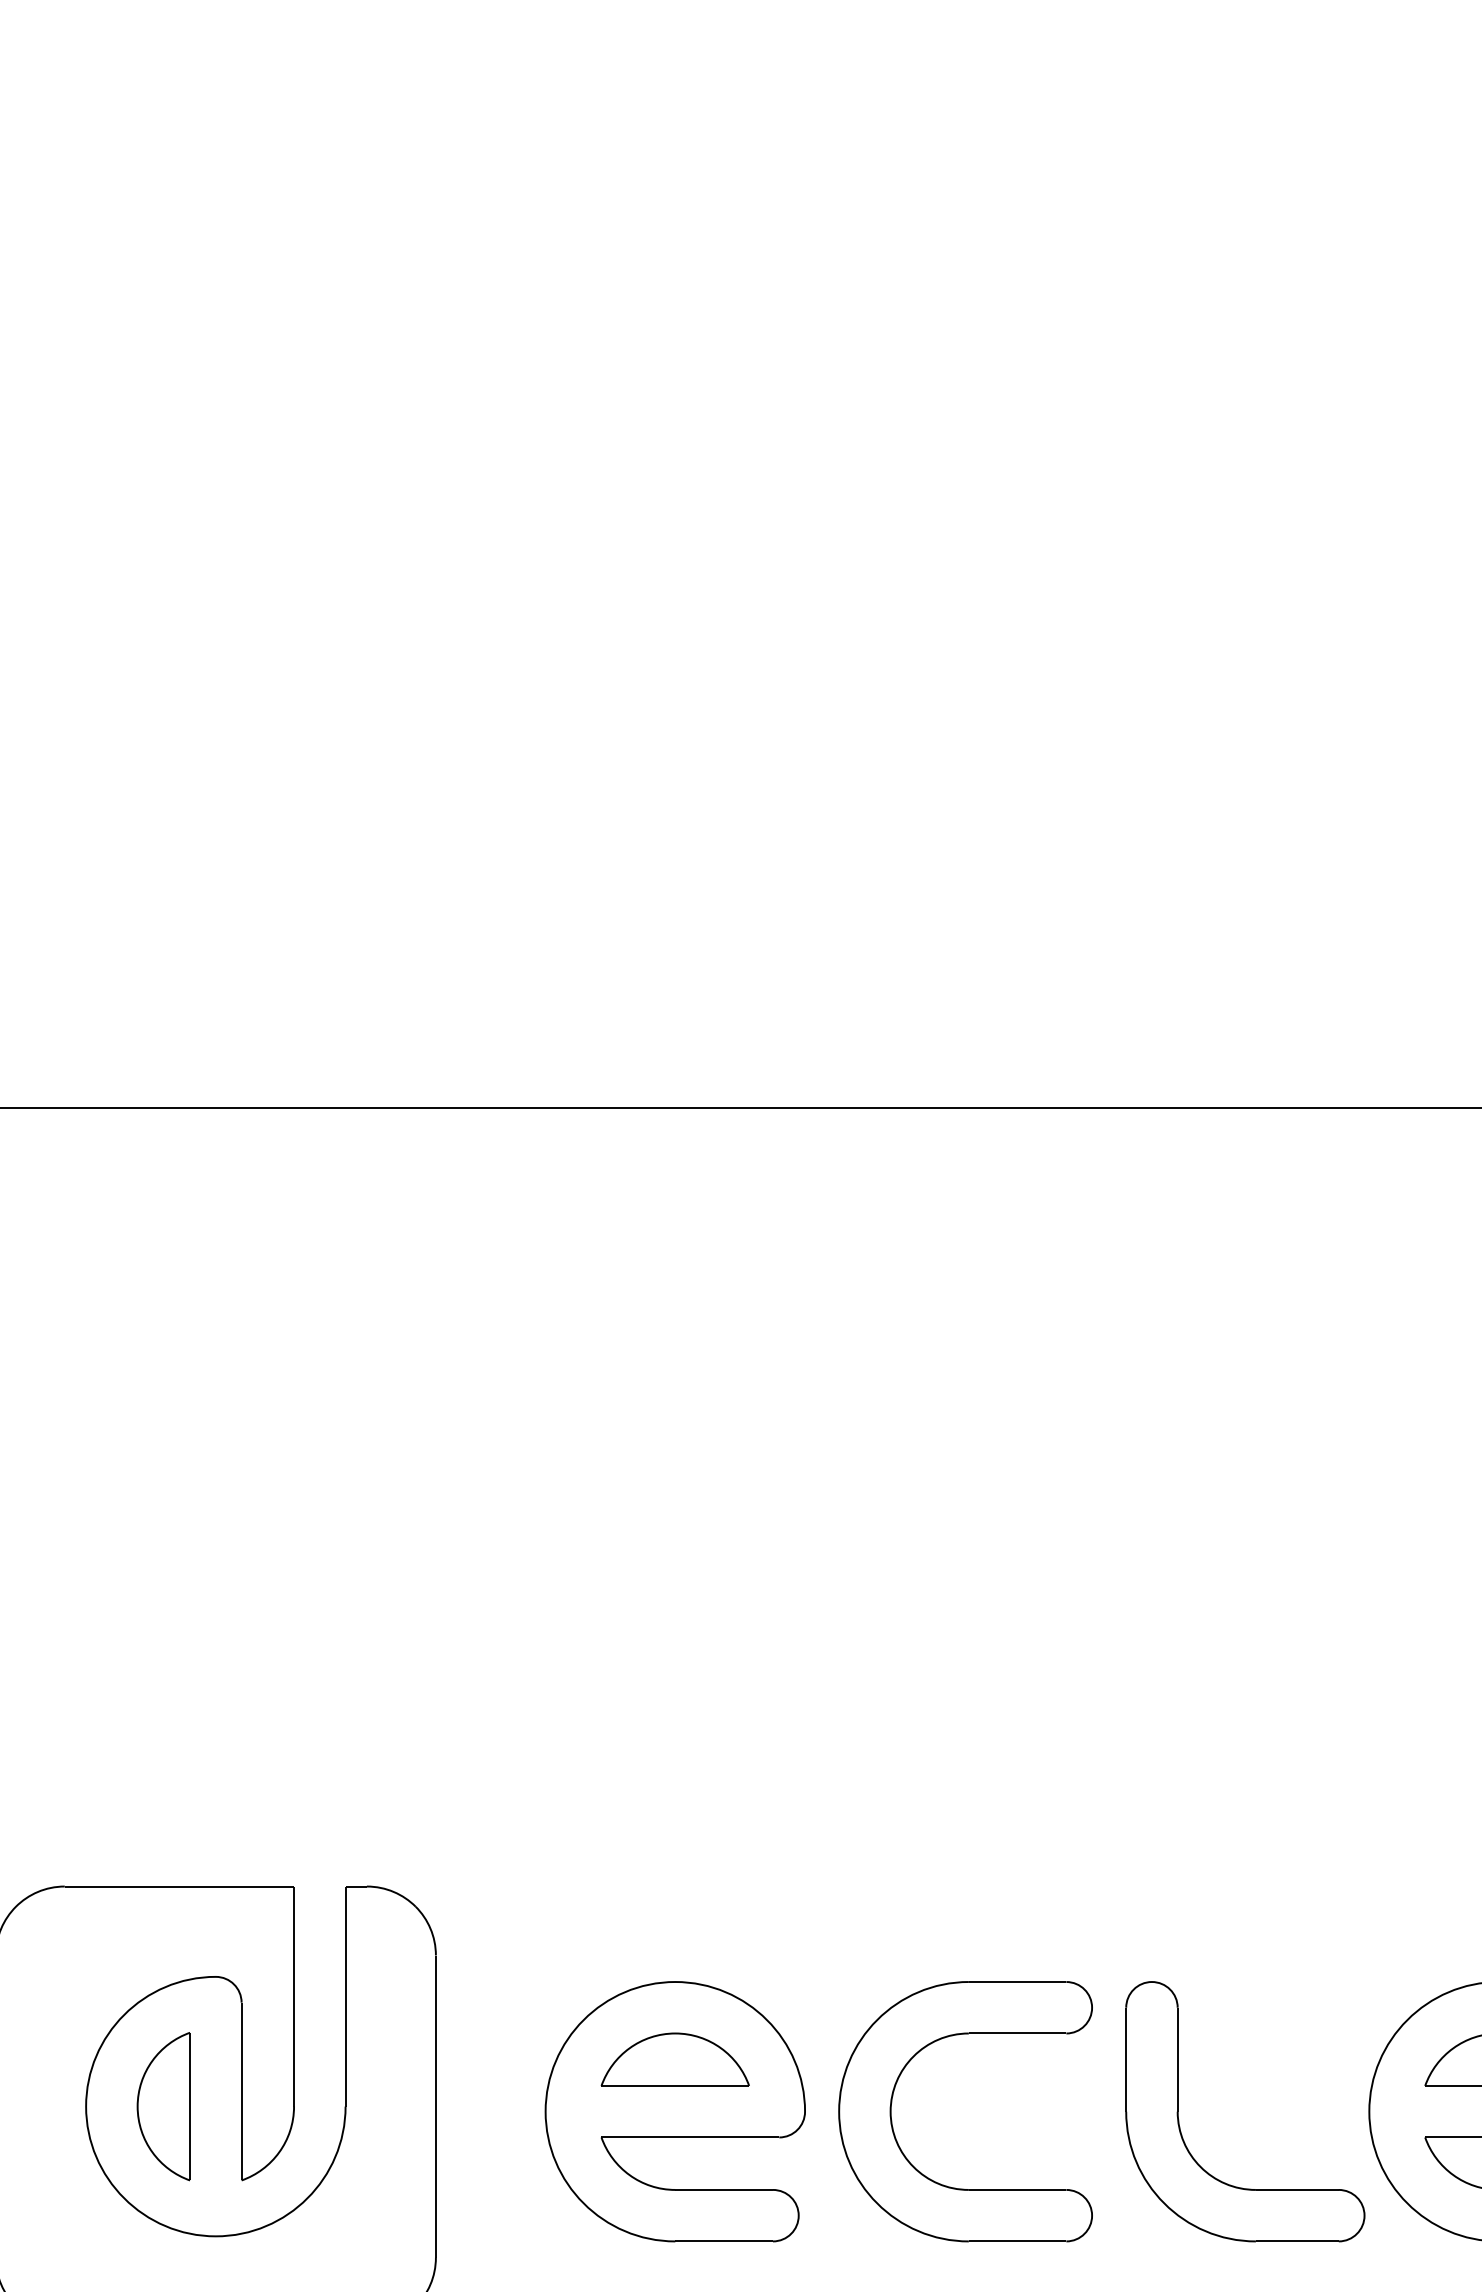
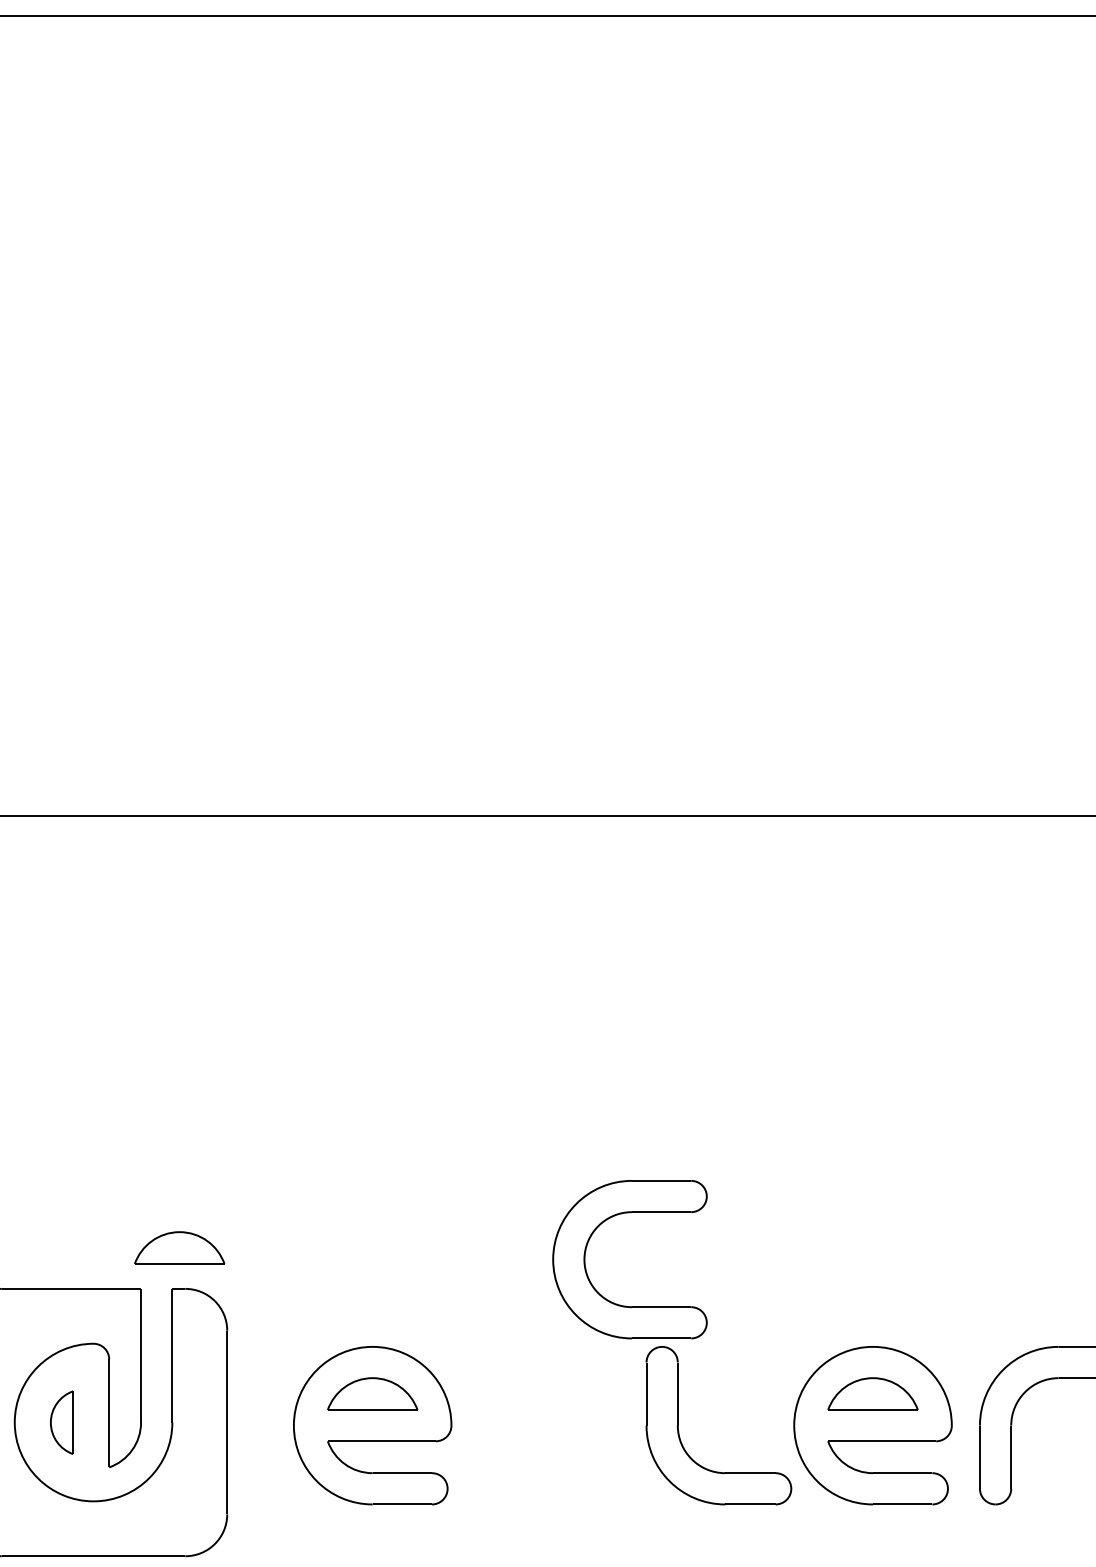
part: (357, 1818) -> (179, 1247), added
part: (894, 2098) -> (586, 1251), moved
part: (163, 2106) -> (61, 1422), size x0.7

